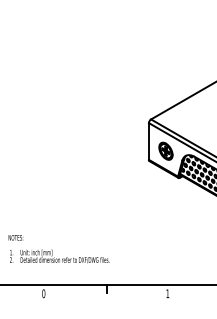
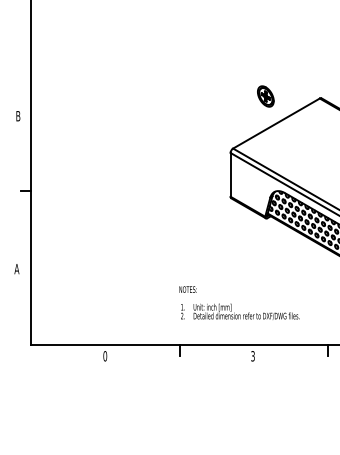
part: (165, 151) -> (265, 96), moved
text: (59, 248) -> (239, 302), moved
text: (167, 293) -> (252, 356), 1 -> 3

